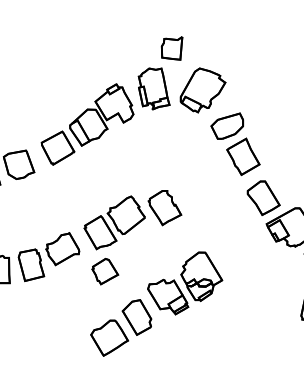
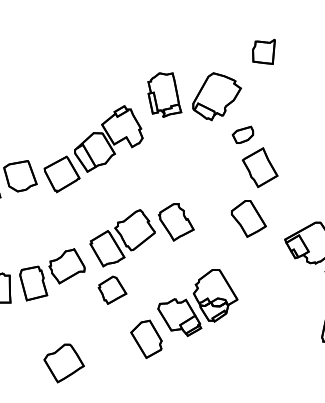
part: (171, 48) -> (263, 51), moved
part: (87, 124) -> (93, 149), moved
part: (226, 125) -> (242, 134), size x0.6
part: (263, 197) -> (248, 218), moved
part: (108, 338) -> (63, 363), moved

